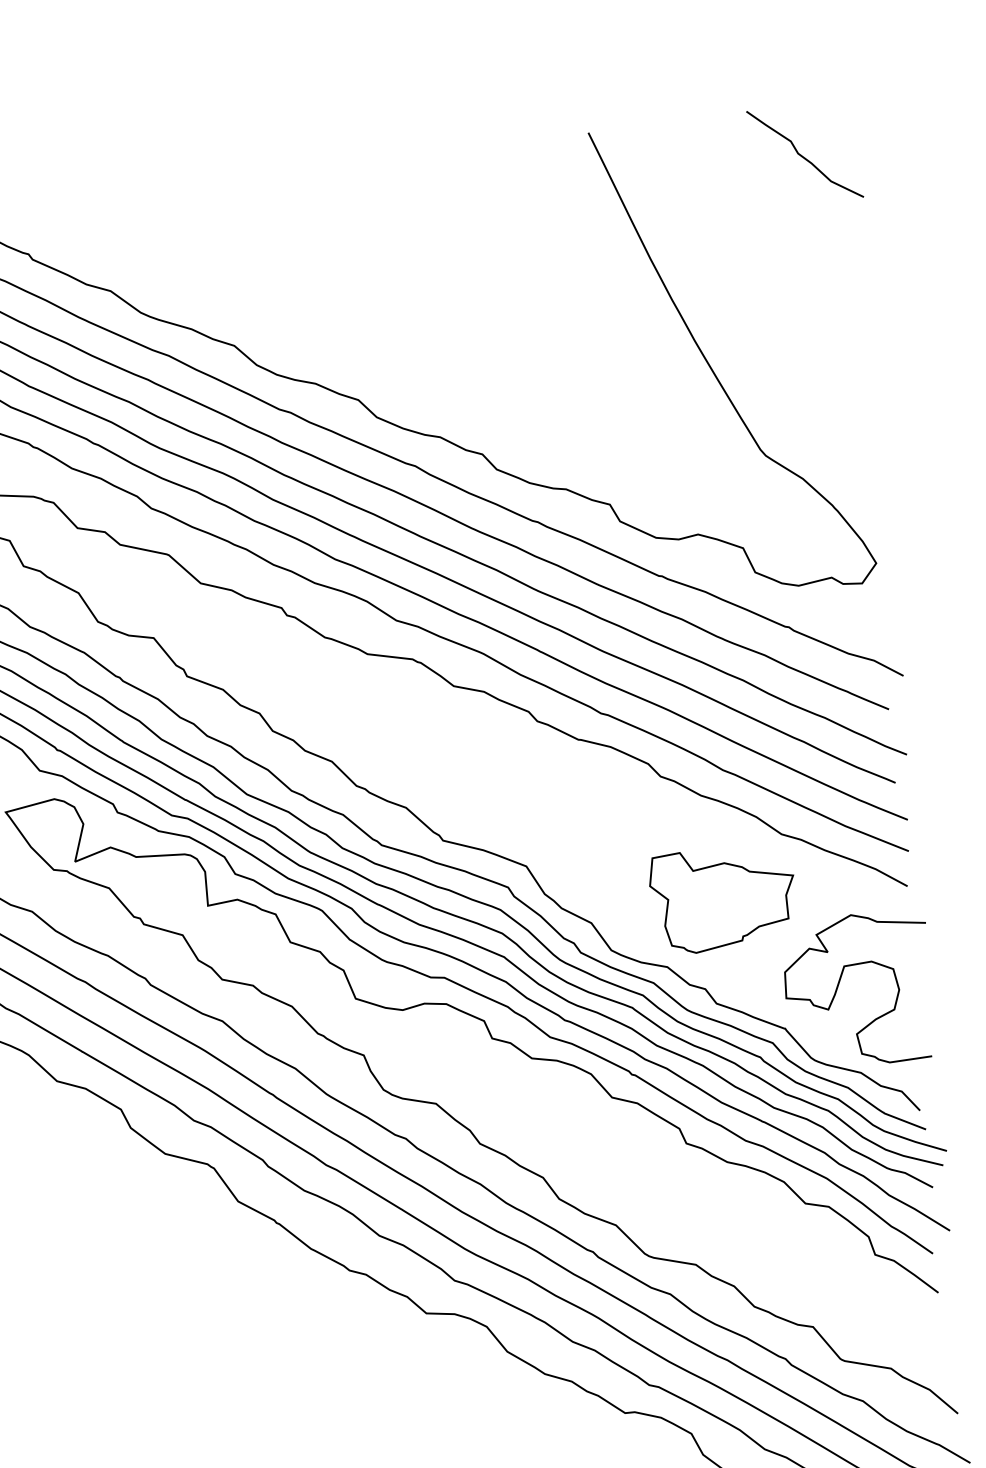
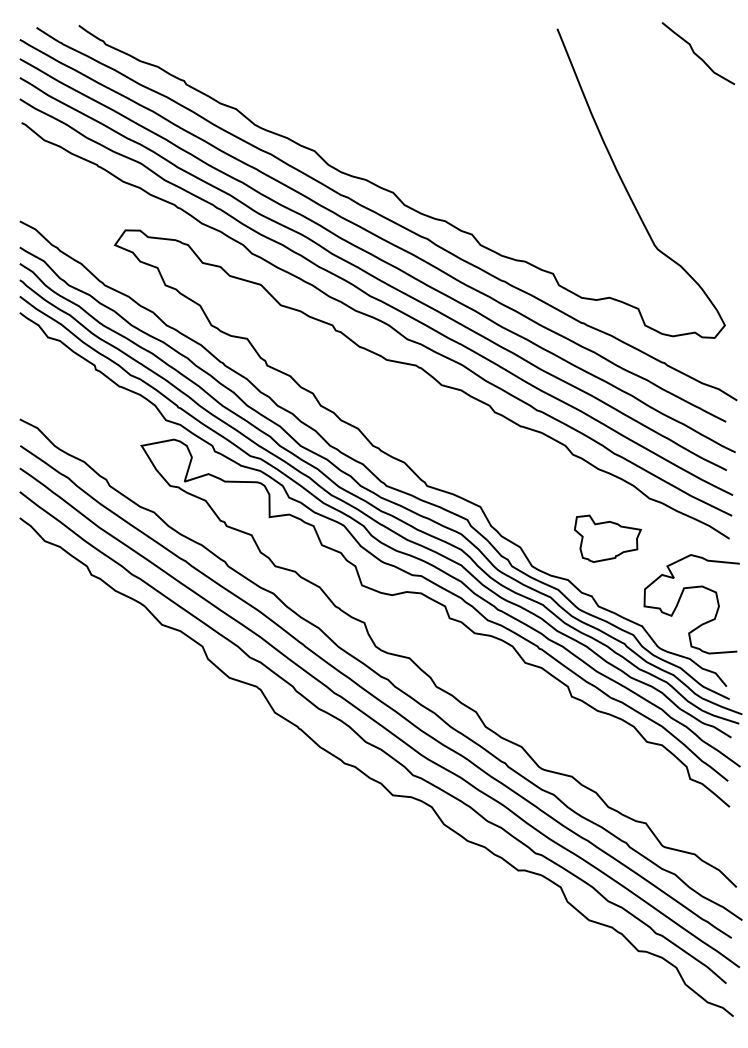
part: (722, 899) -> (607, 538), size x0.7

